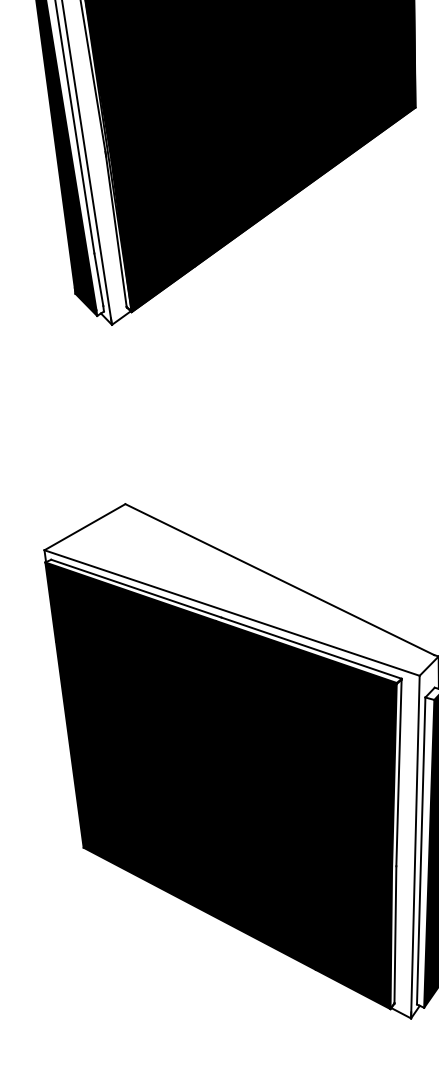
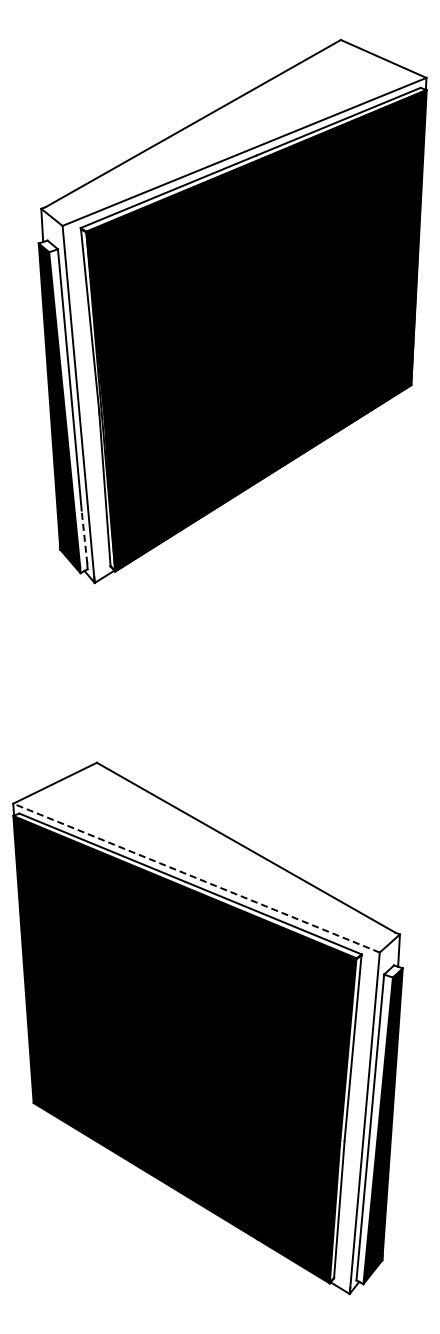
line: (98, 280) -> (84, 537), solid -> dashed
line: (232, 613) -> (196, 878), solid -> dashed

